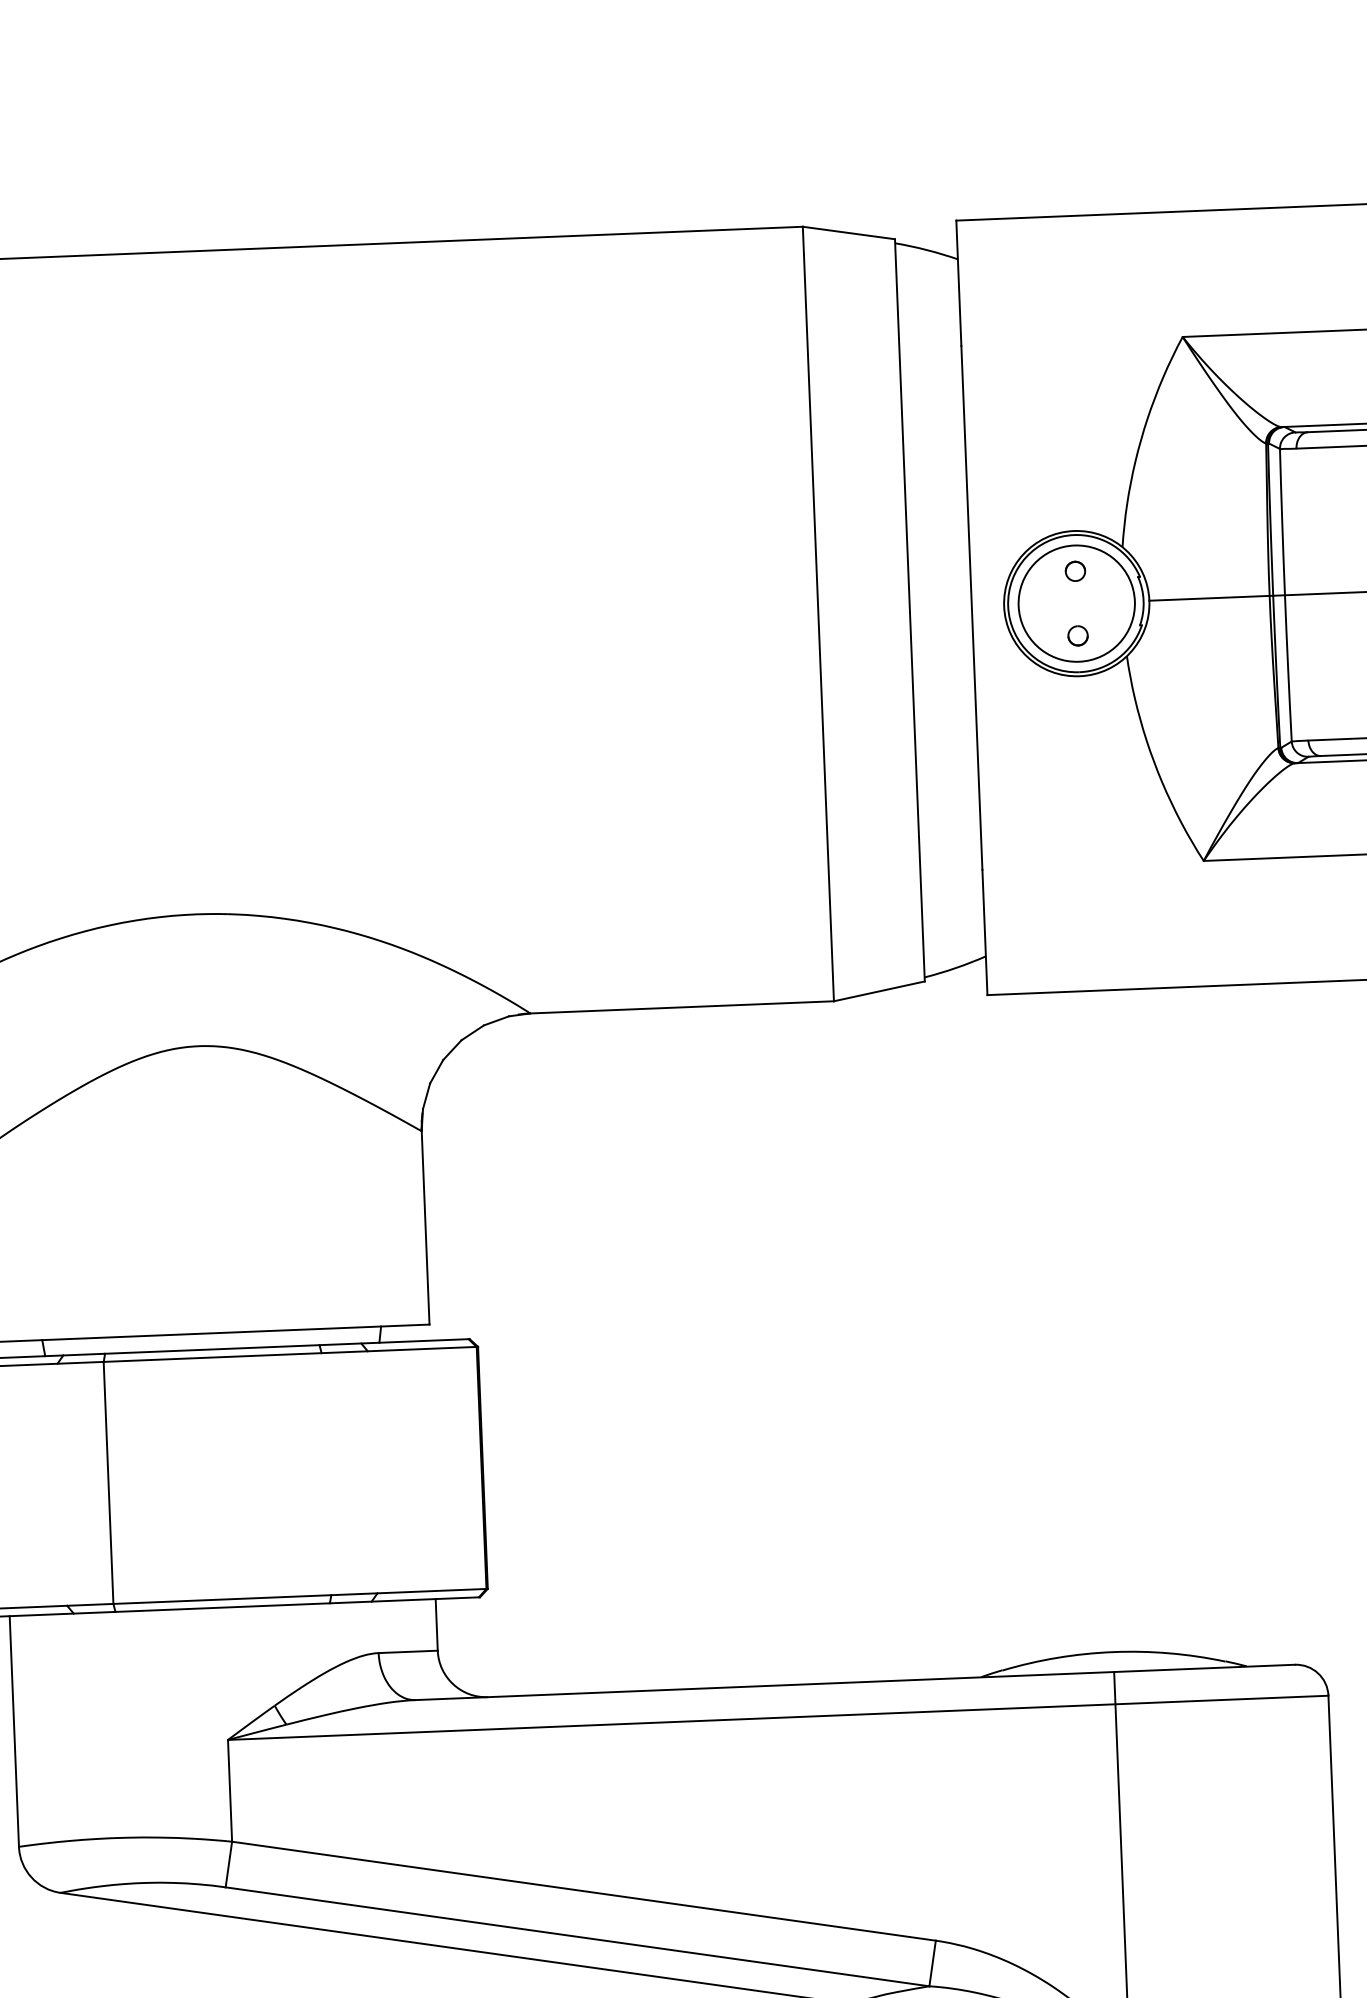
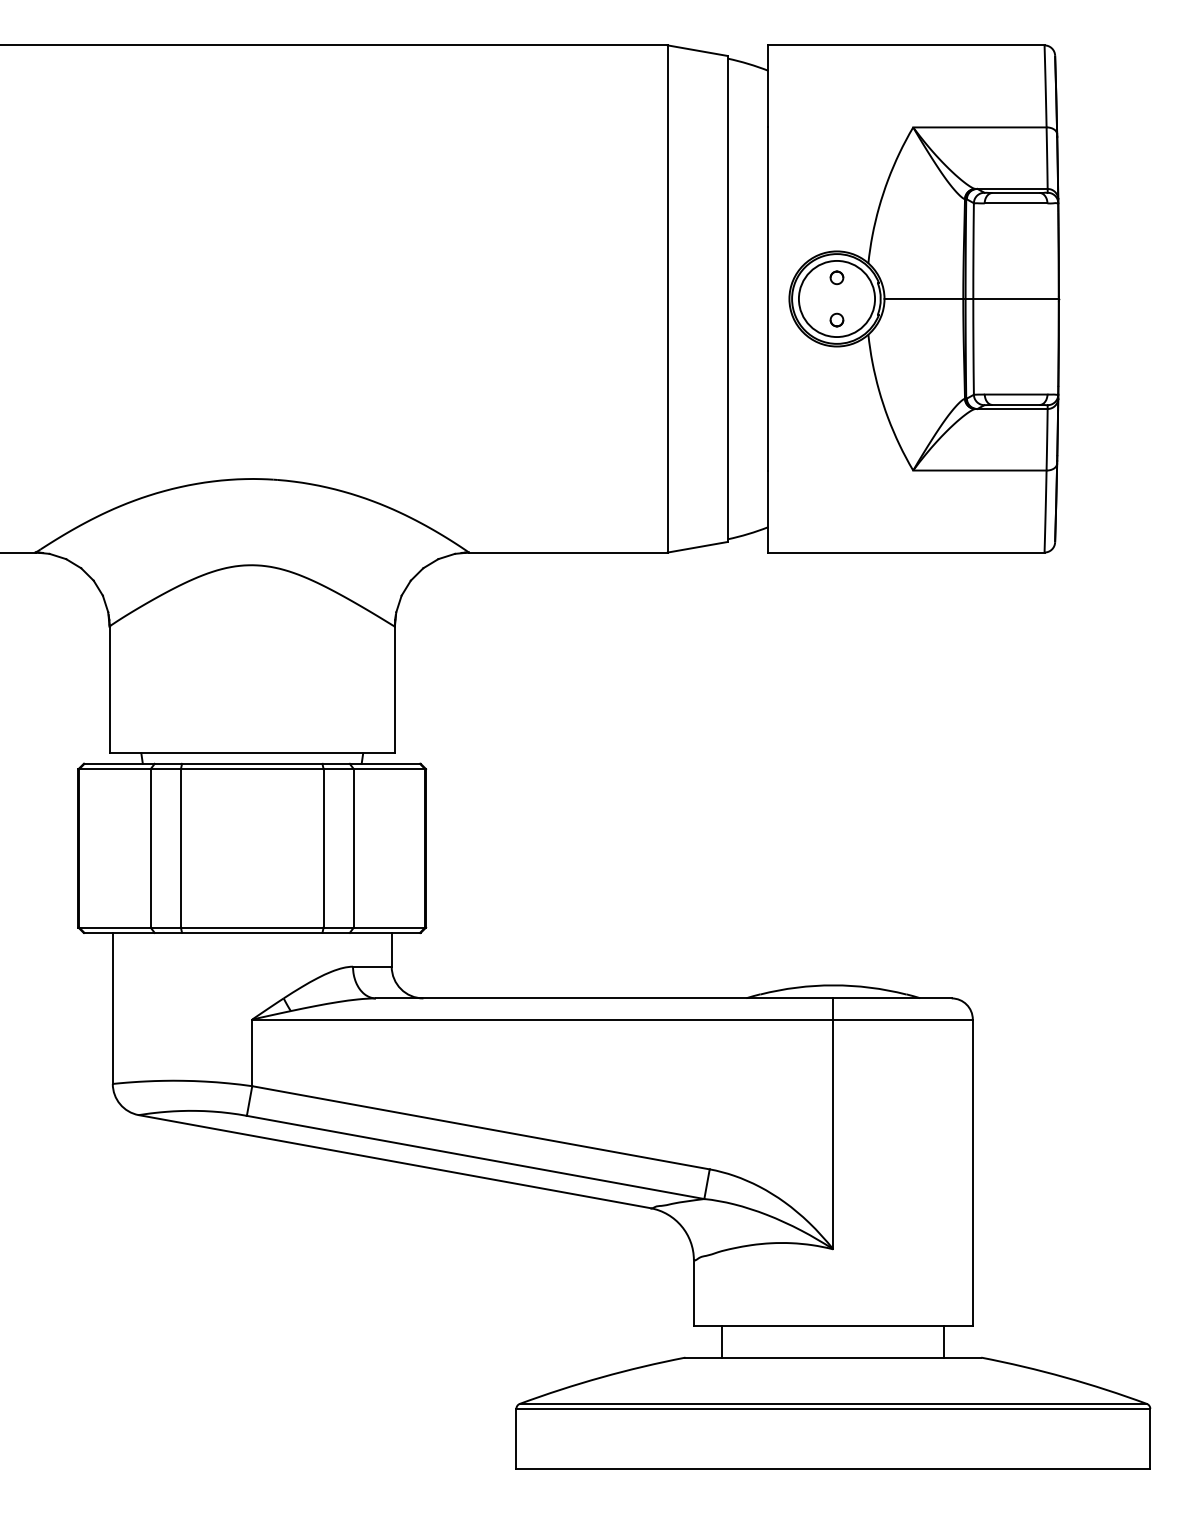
line: (372, 1472) -> (353, 848), added
line: (326, 1474) -> (323, 848), added
line: (62, 1484) -> (150, 848), added

